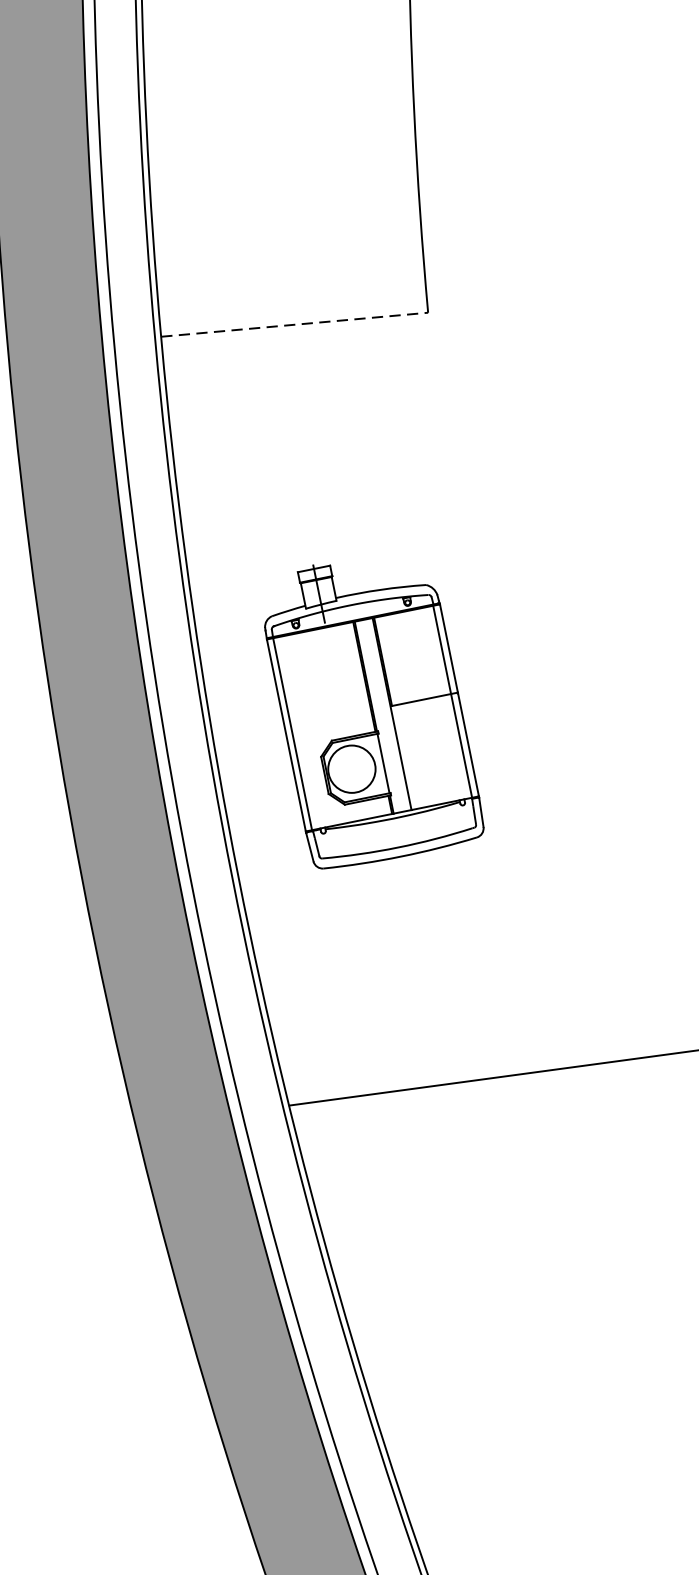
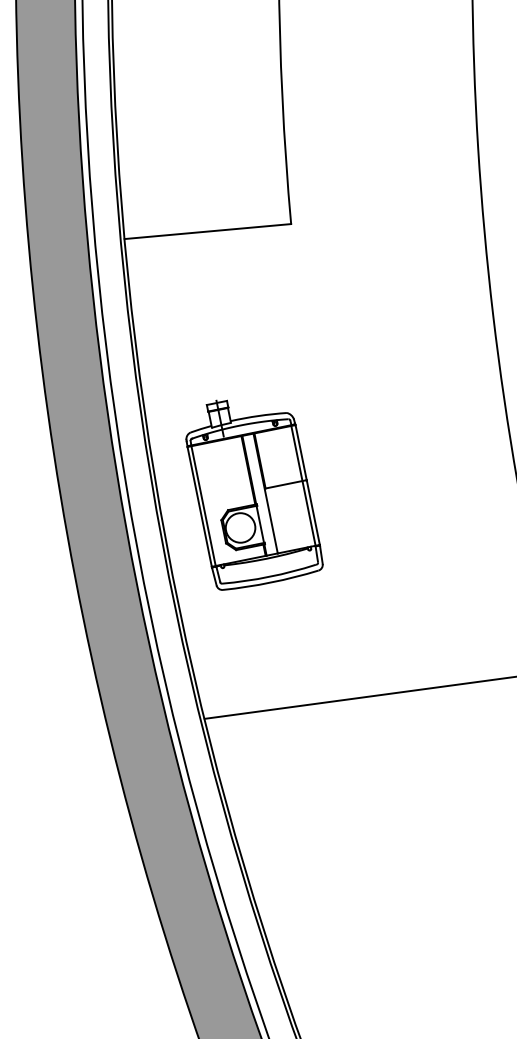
line: (294, 324) -> (207, 231), dashed -> solid
part: (374, 715) -> (254, 494), moved

